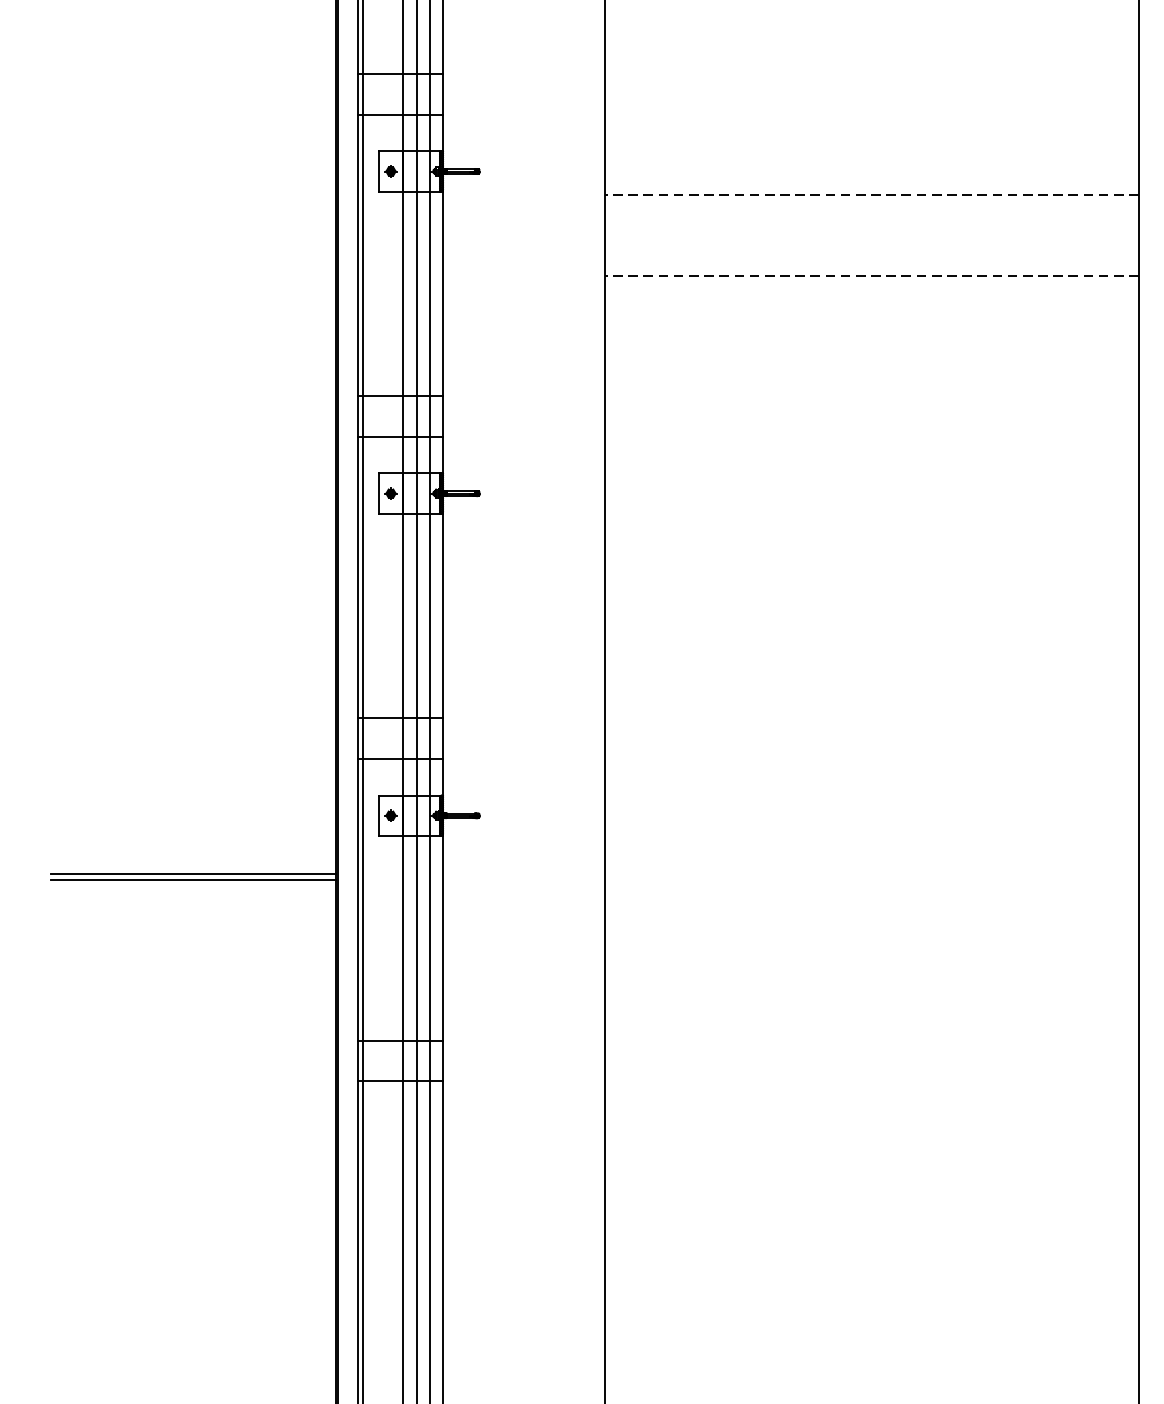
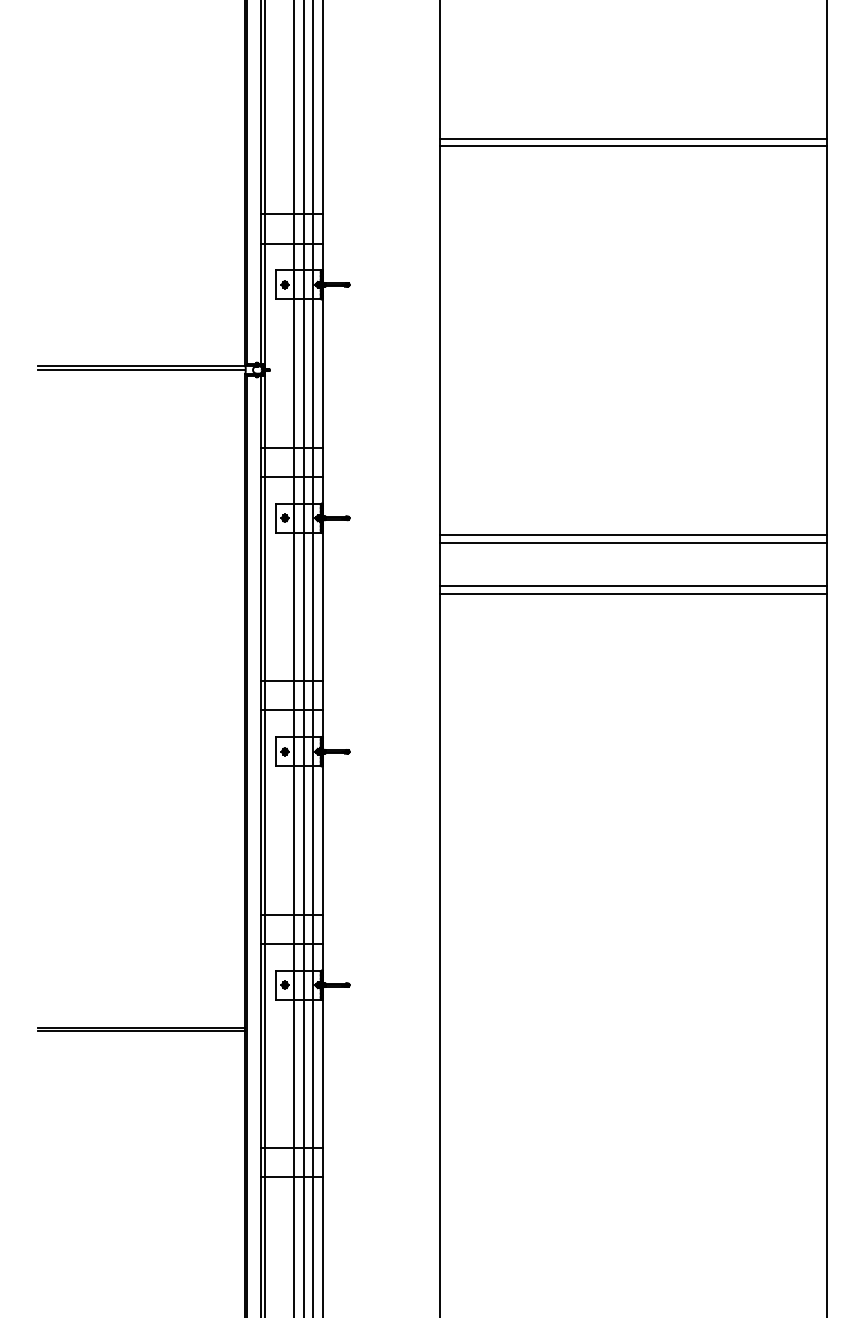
line: (871, 195) -> (633, 535), dashed -> solid
line: (871, 206) -> (633, 543), added
line: (871, 264) -> (633, 585), added
line: (871, 275) -> (633, 593), dashed -> solid

